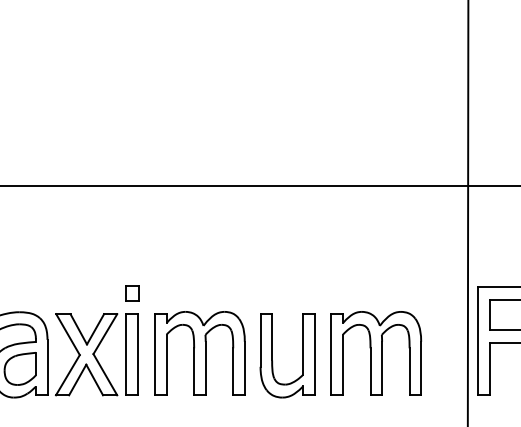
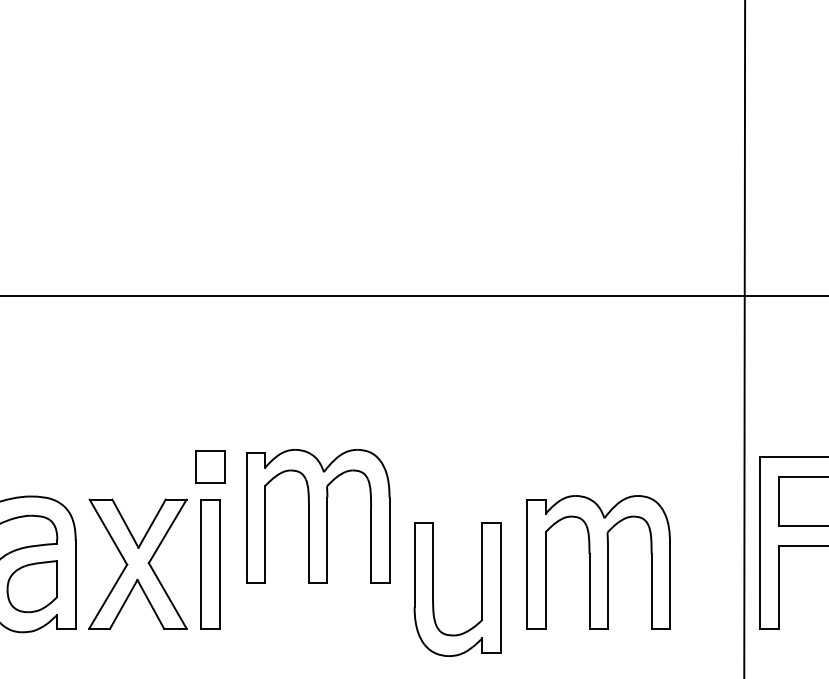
part: (132, 293) -> (210, 466), size x1.4
part: (199, 353) -> (317, 516), moved
part: (272, 355) -> (433, 589), moved

